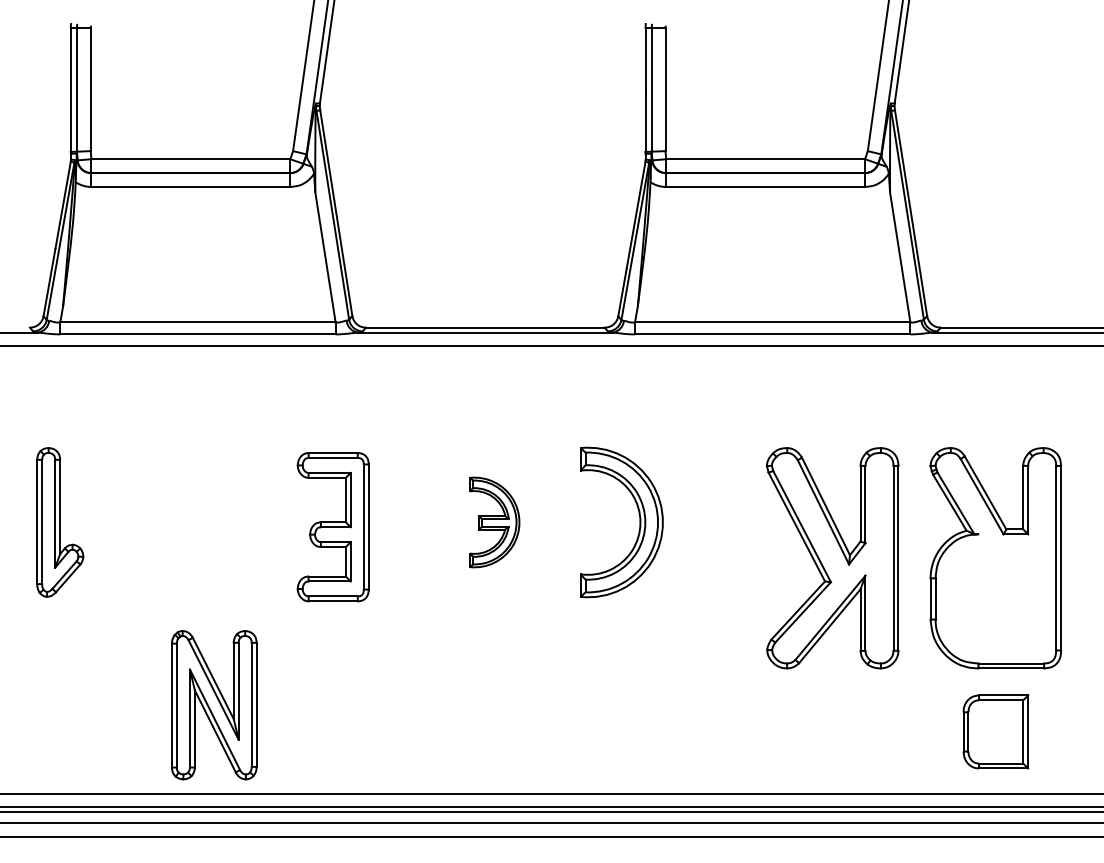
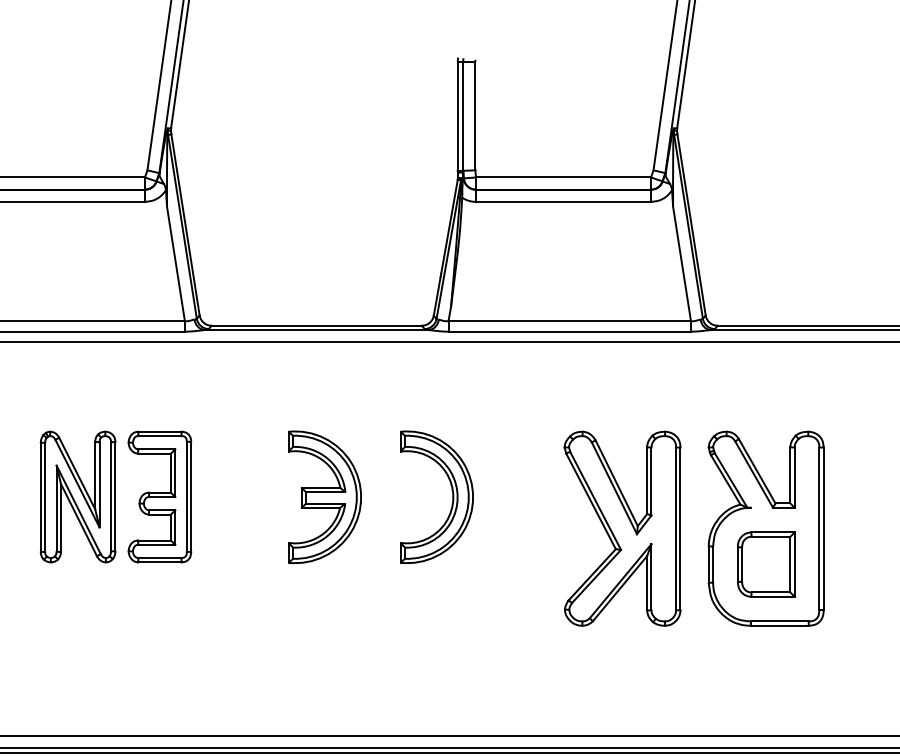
part: (494, 522) -> (324, 497), size x1.67
part: (332, 527) -> (159, 497), moved
part: (214, 705) -> (78, 497), moved
part: (995, 731) -> (765, 564), moved

